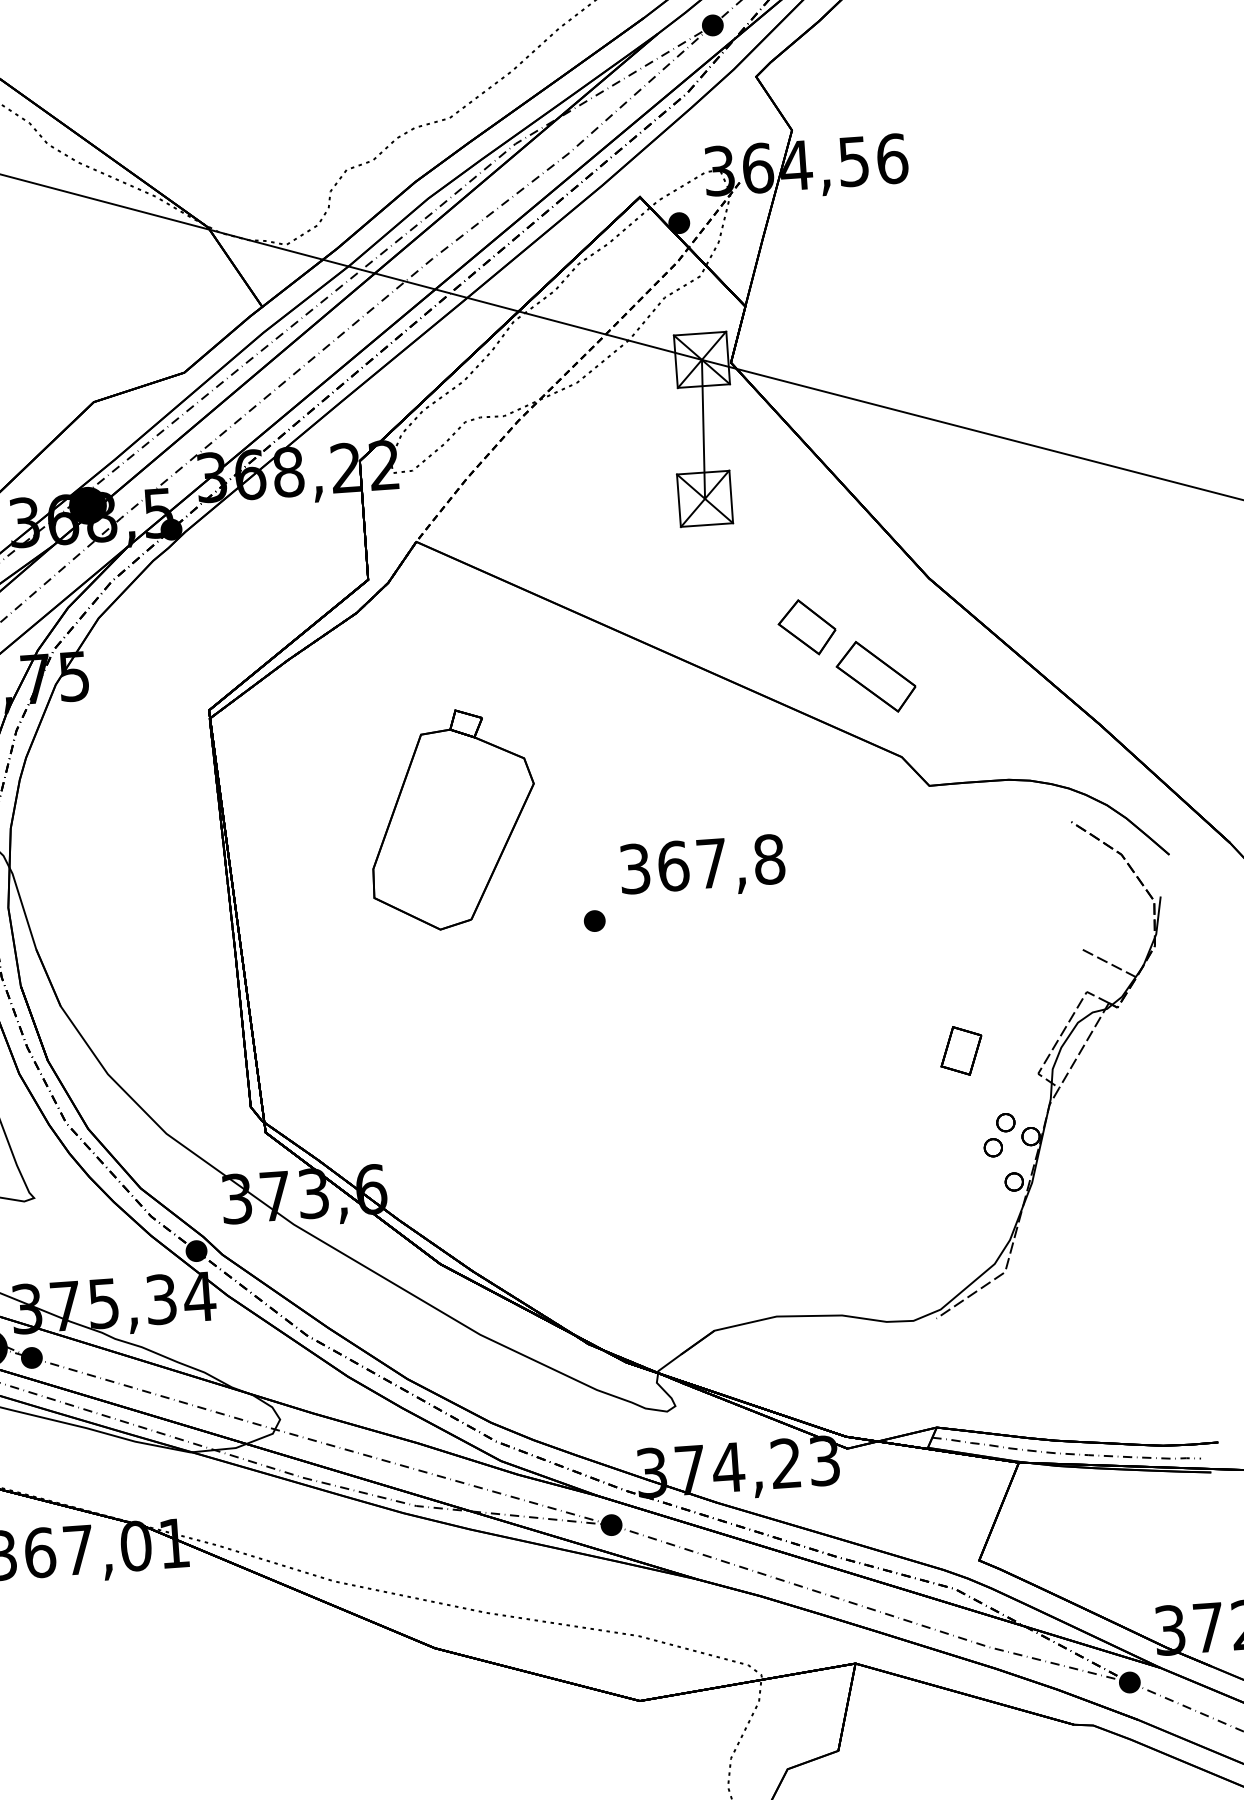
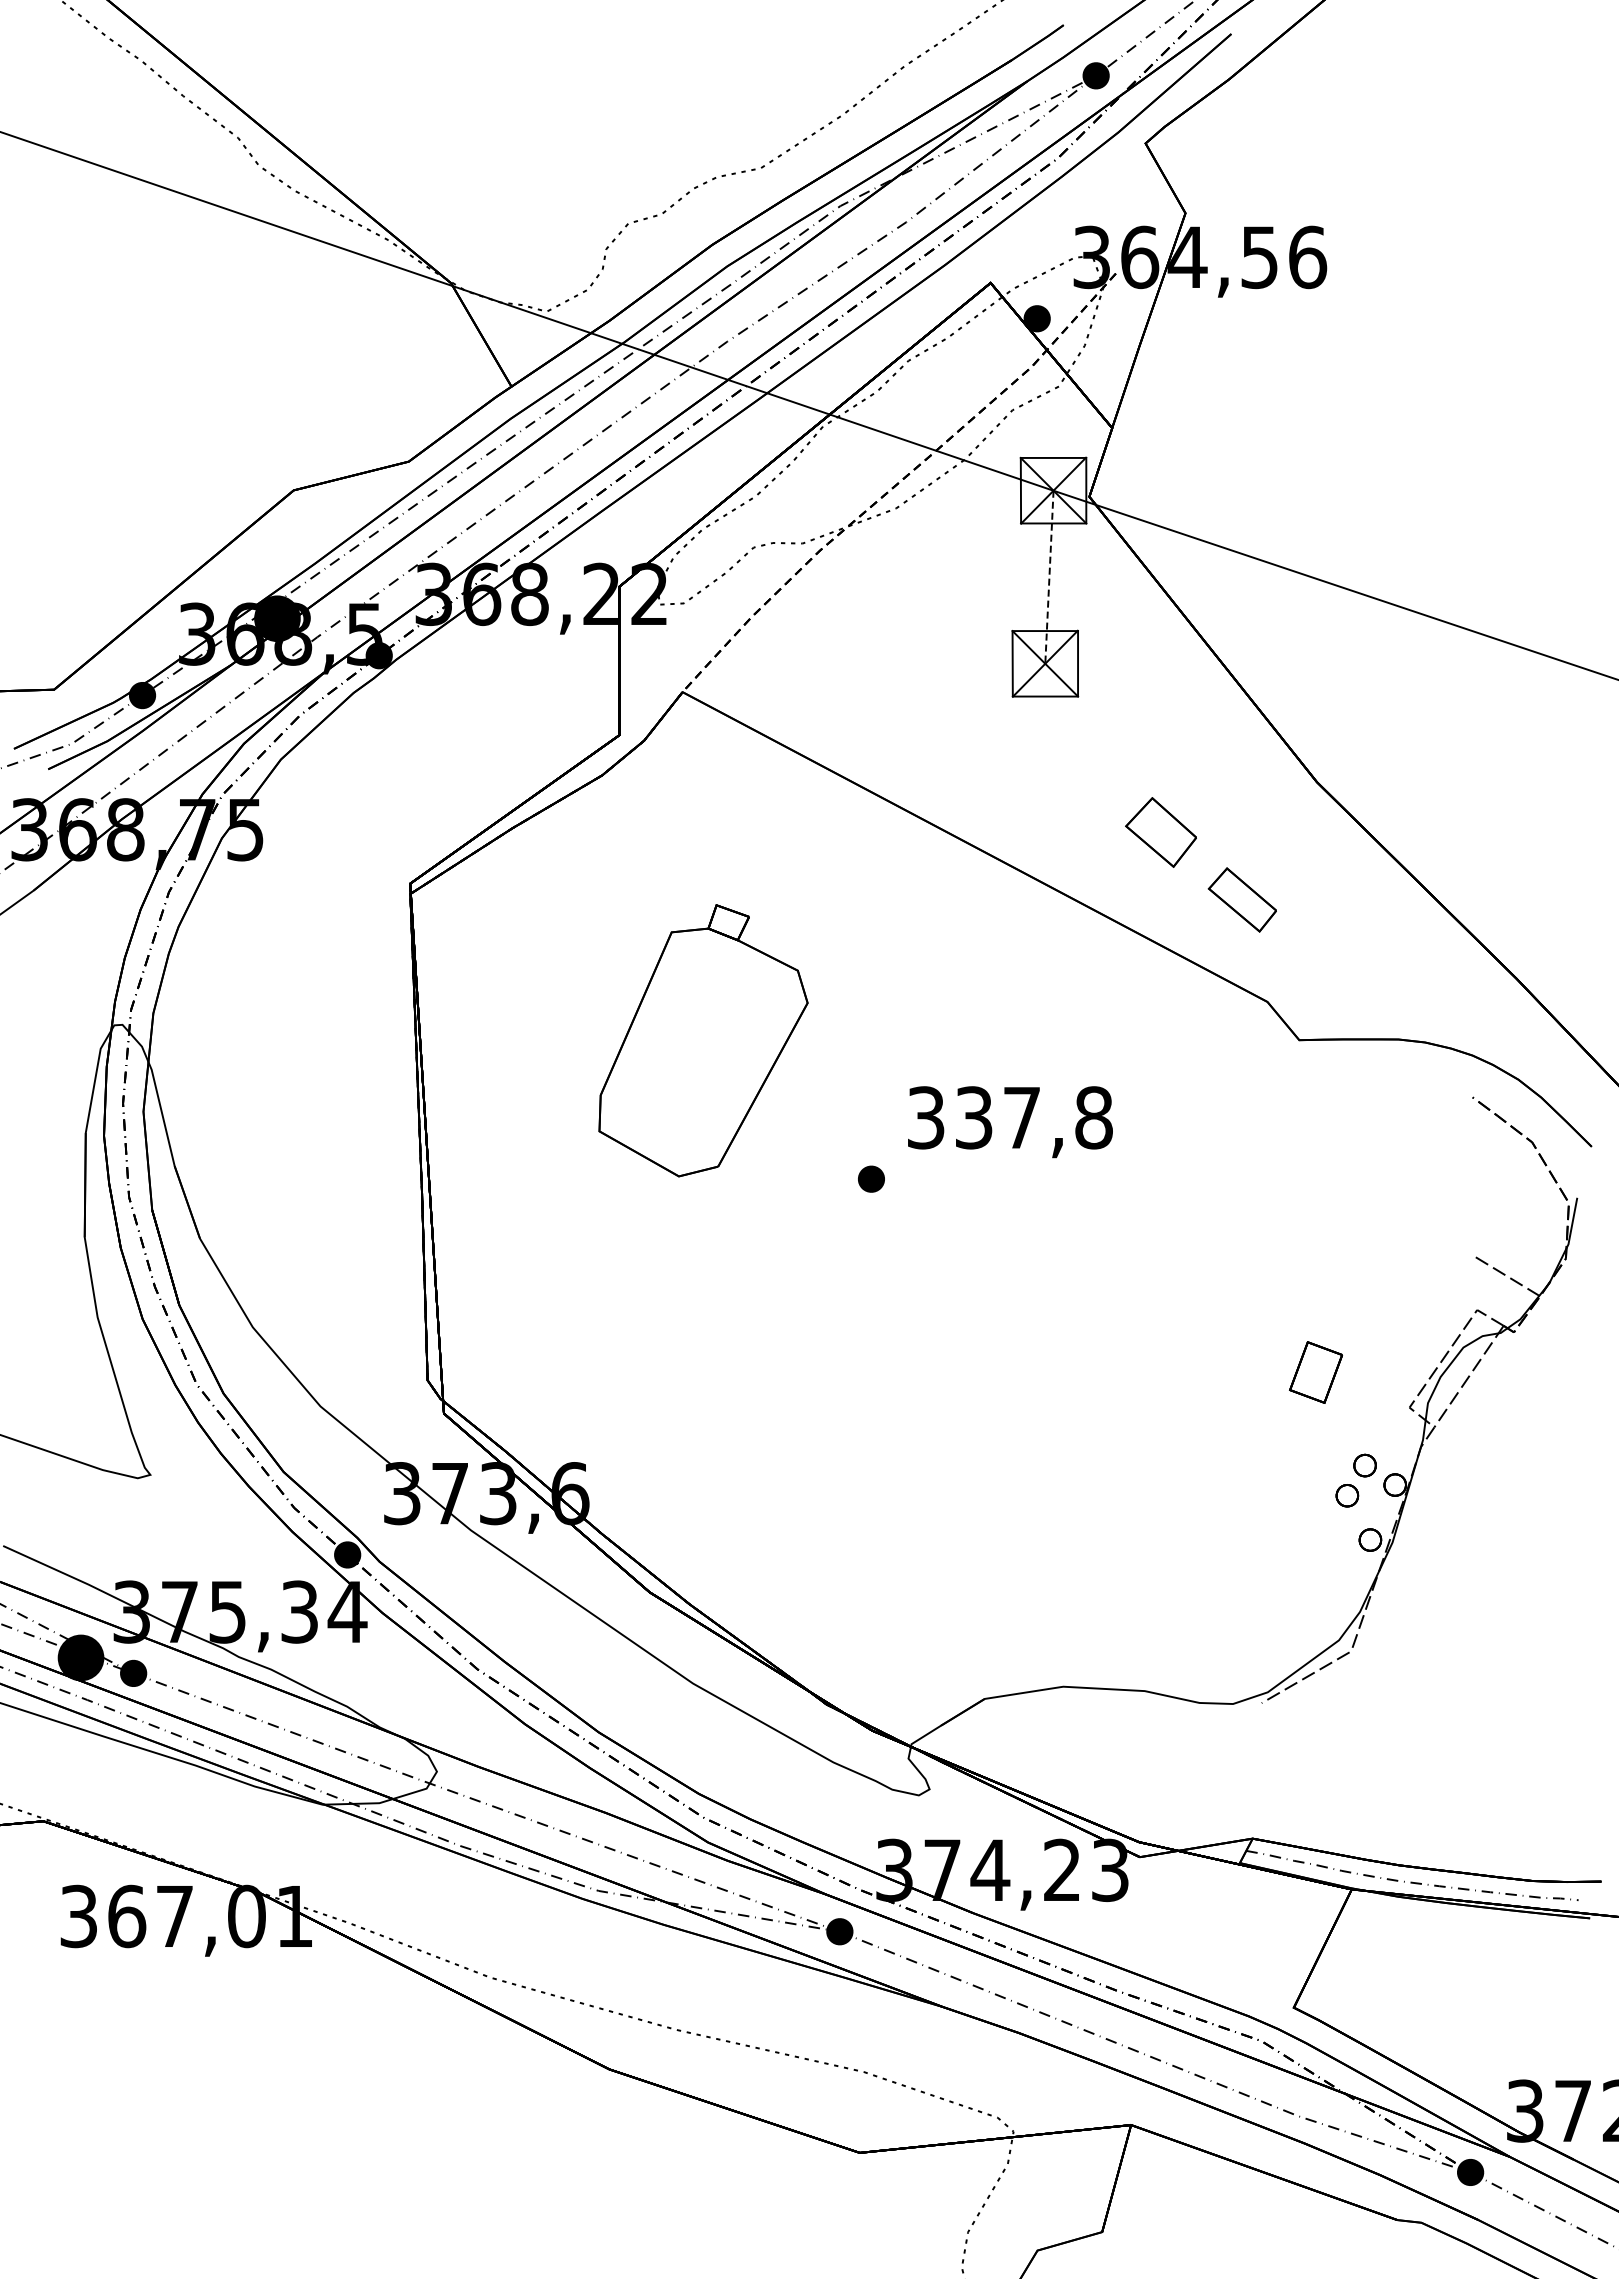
line: (703, 429) -> (1049, 577), solid -> dashed
part: (876, 676) -> (1242, 899), size x0.7
text: (673, 865) -> (974, 1117), 367,8 -> 337,8

